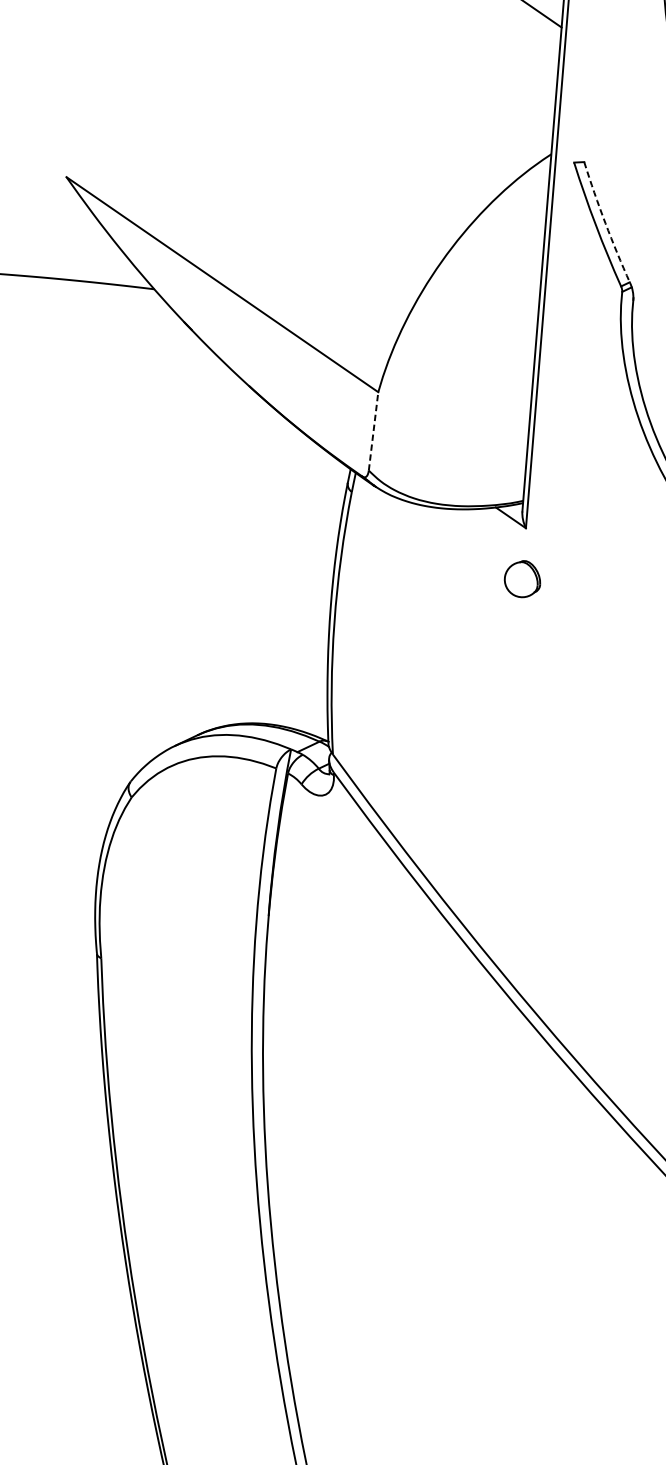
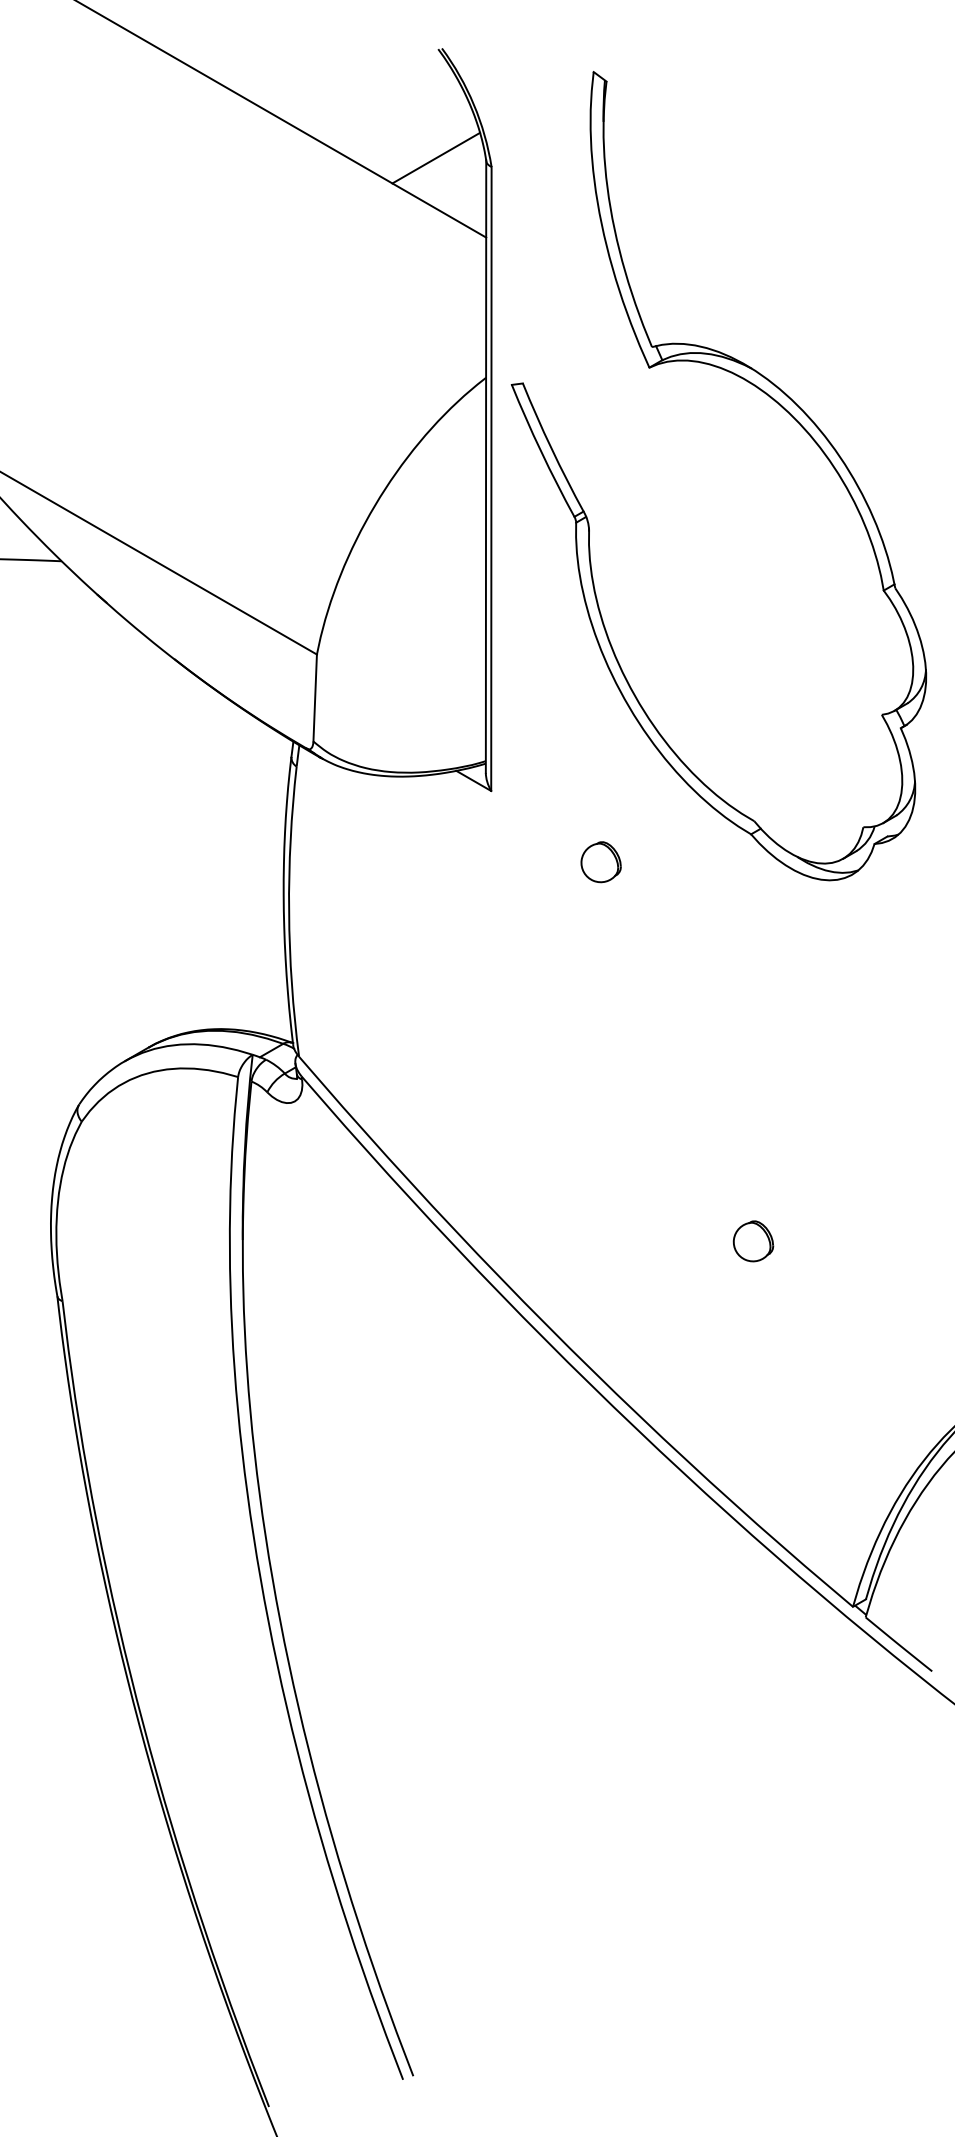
arc: (605, 222) -> (551, 448), dashed -> solid
line: (373, 431) -> (315, 698), dashed -> solid
part: (522, 579) -> (600, 862), moved

